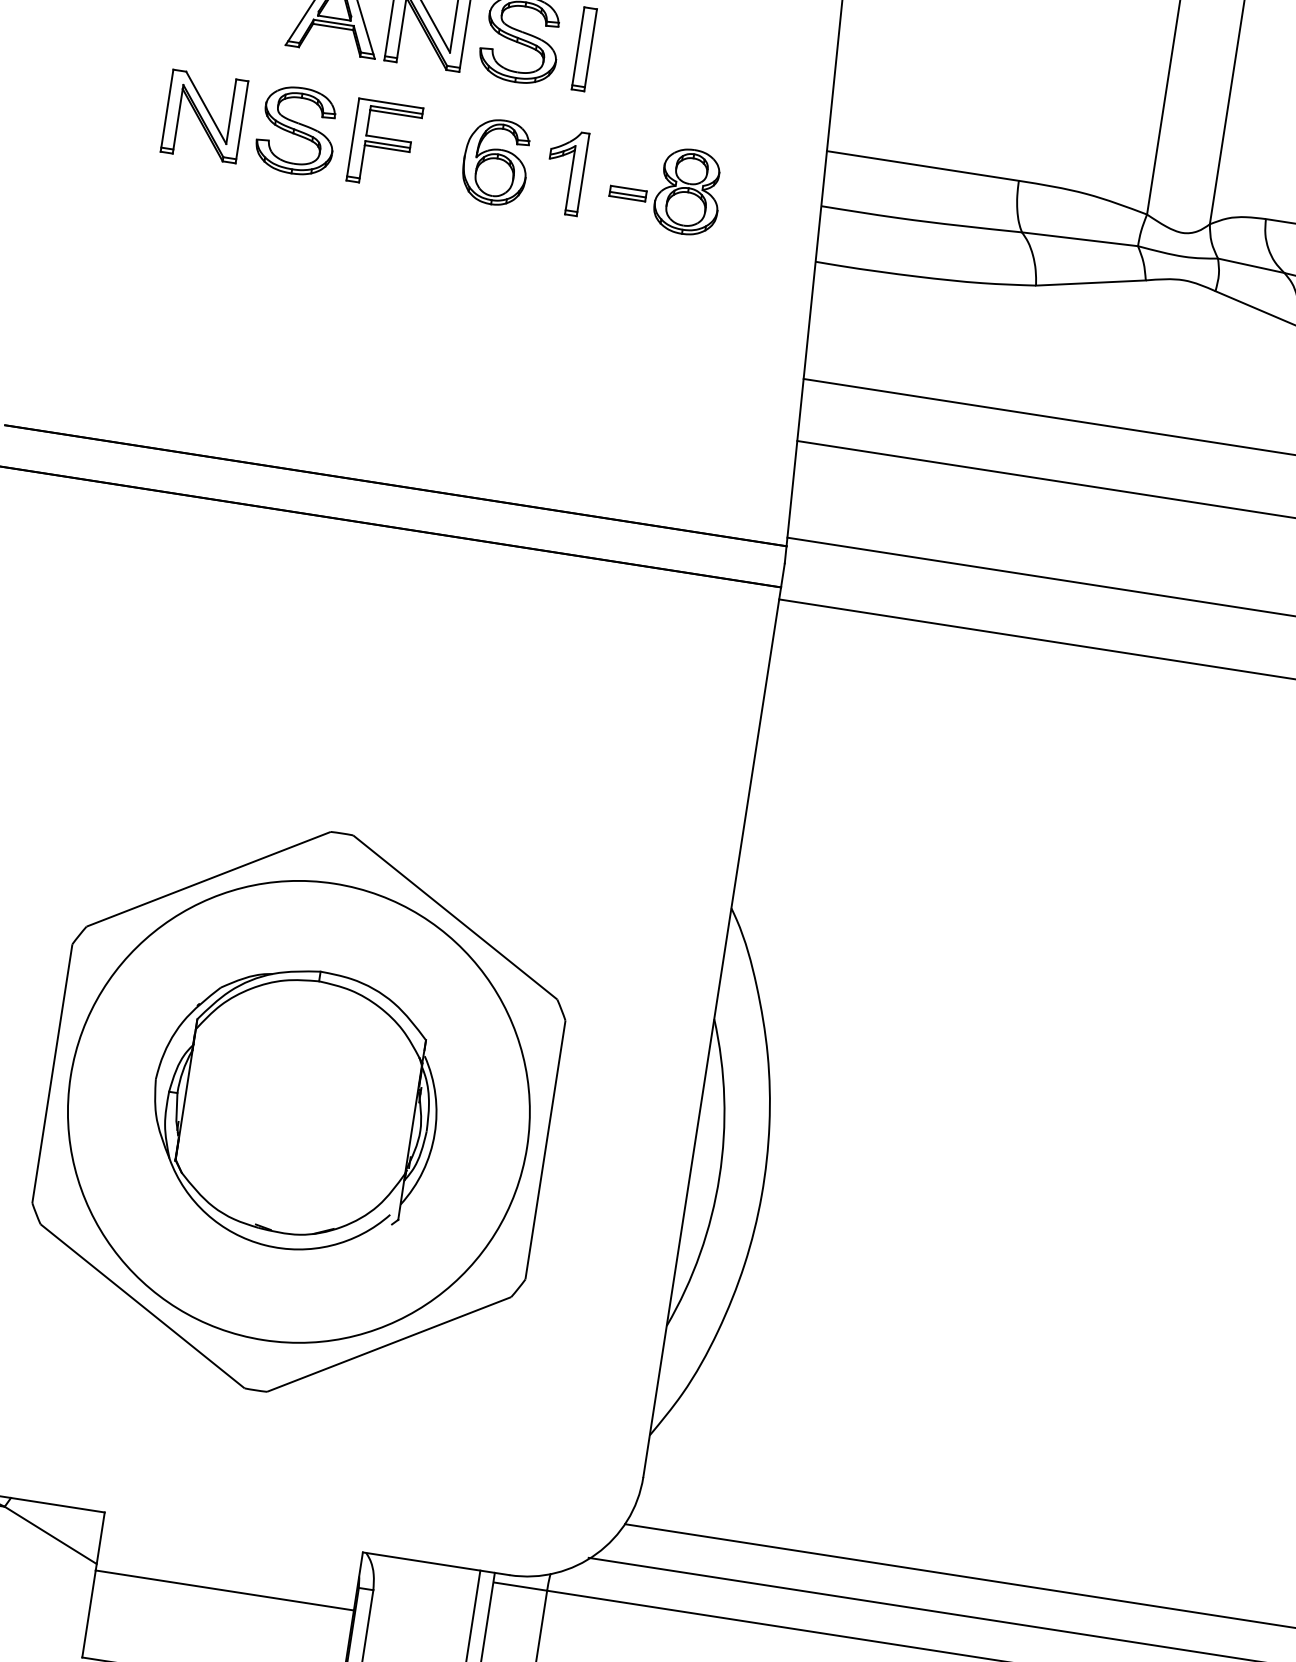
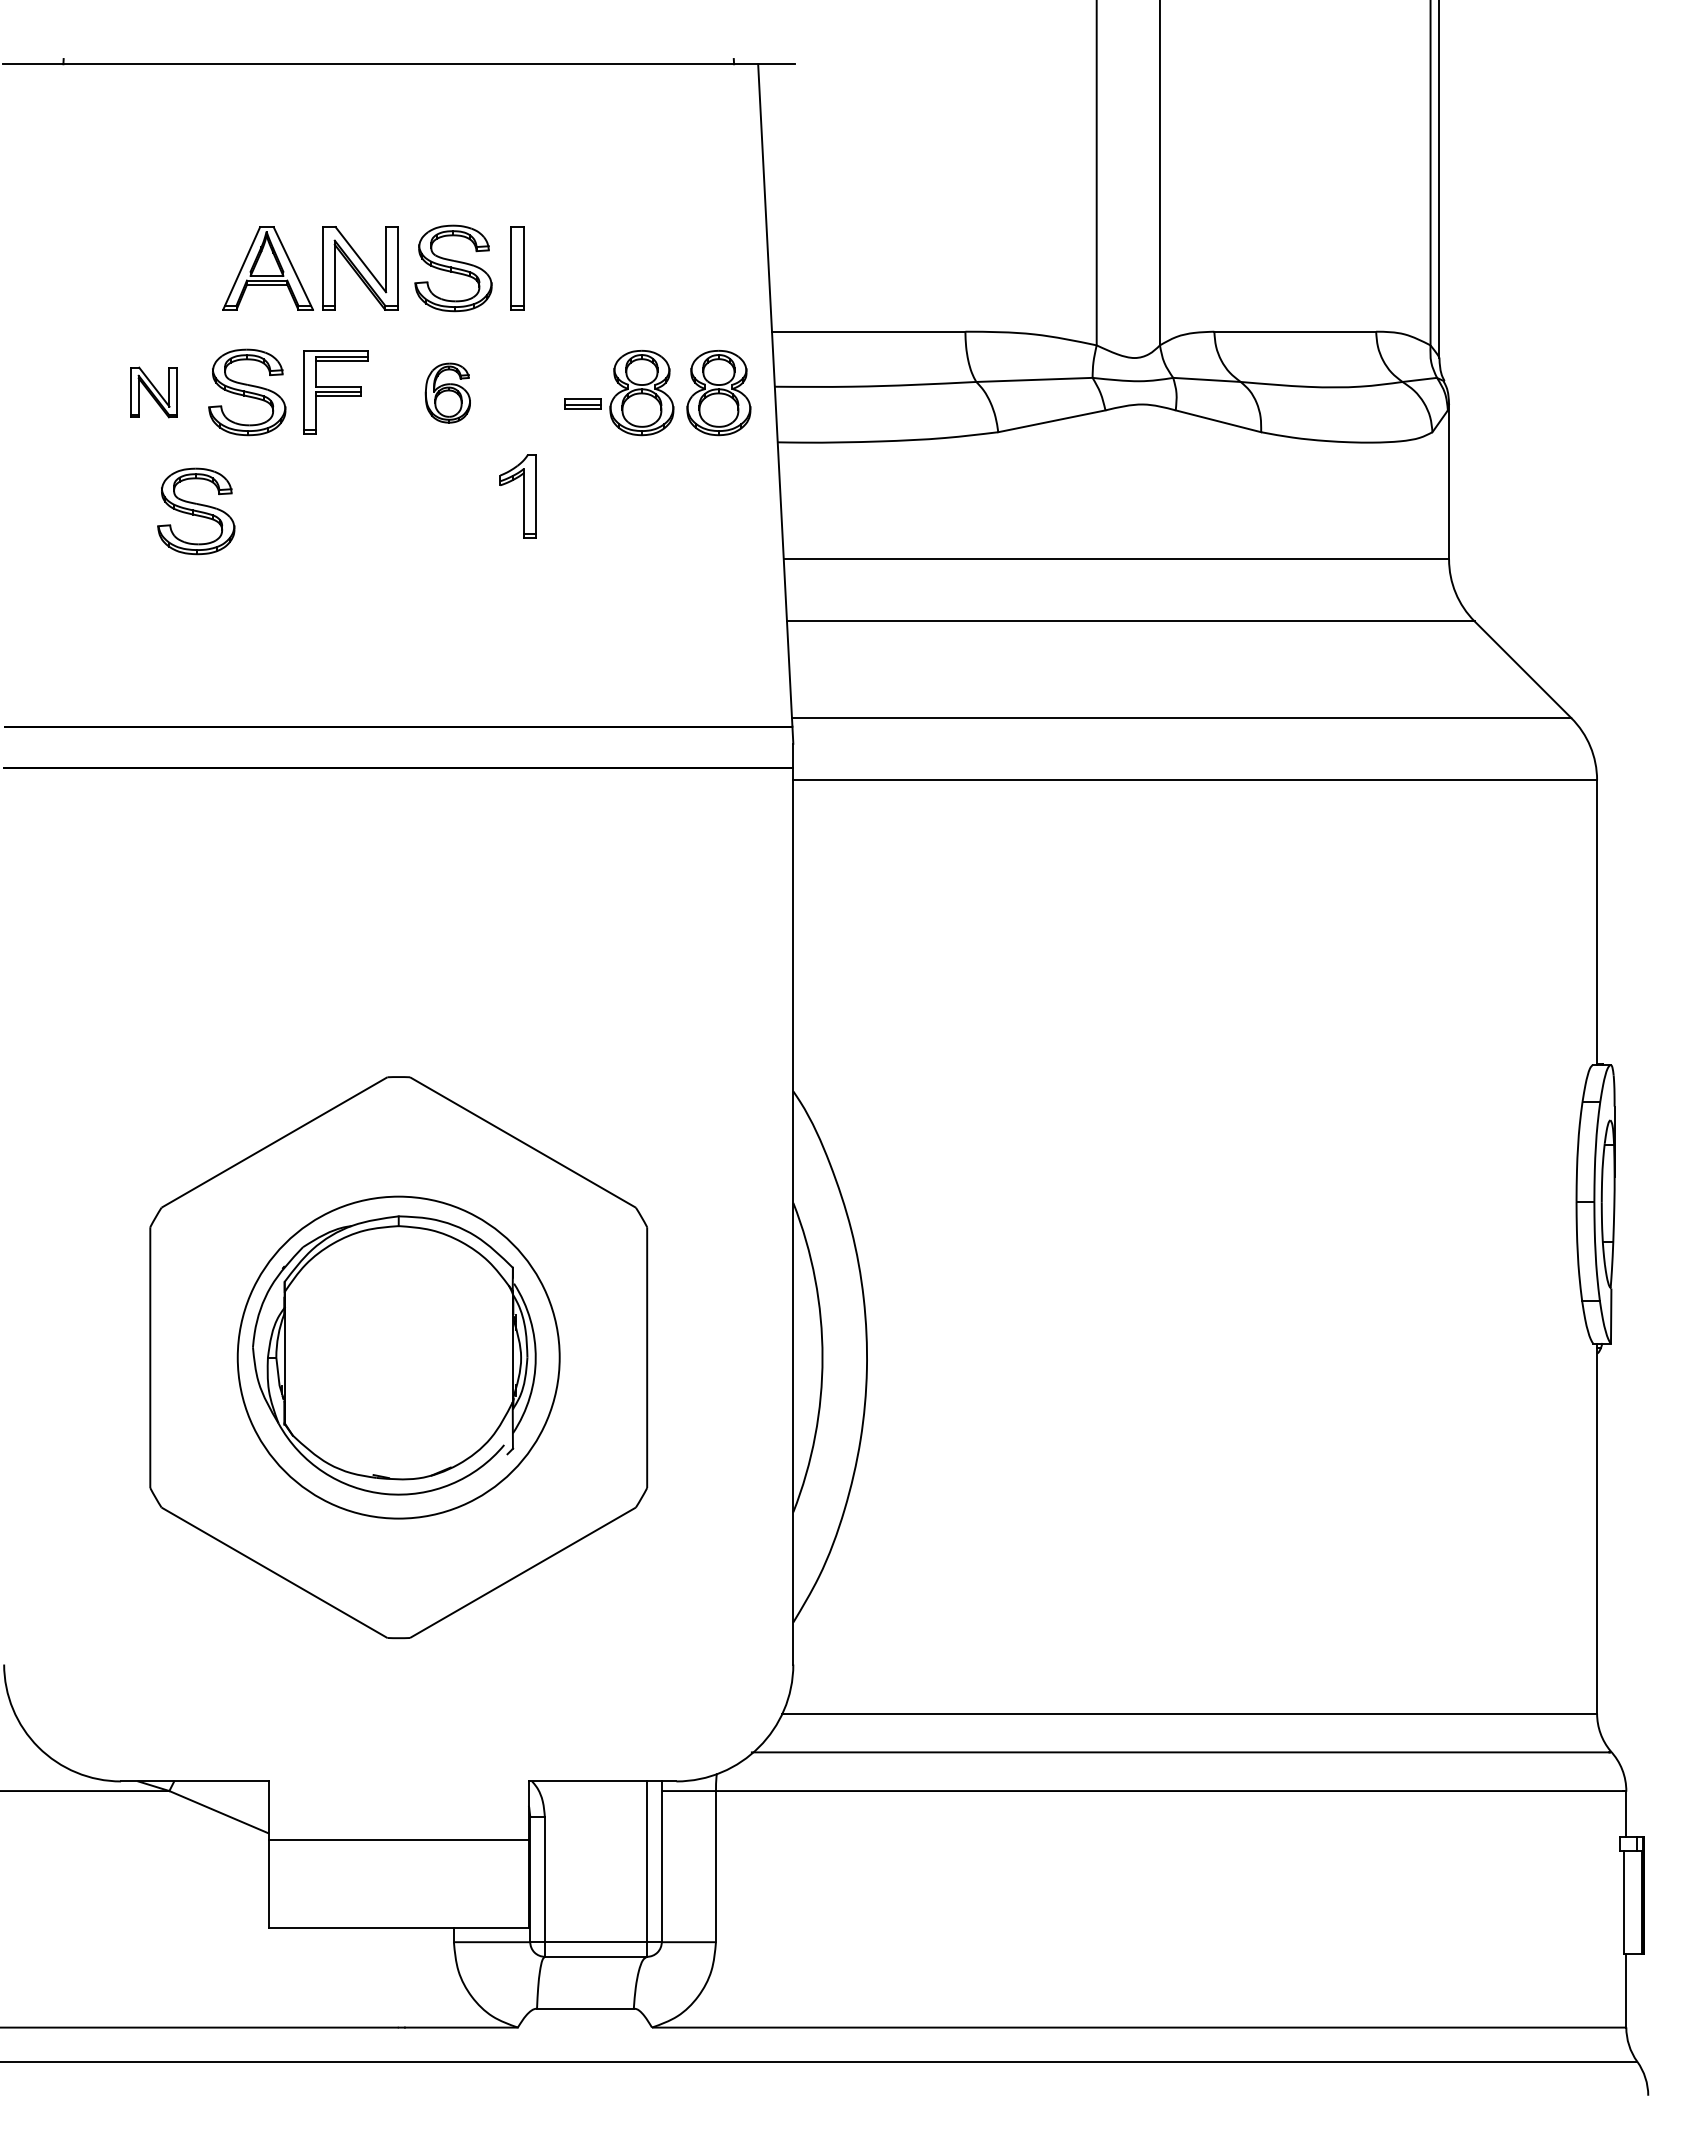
part: (203, 116) -> (153, 392), size x0.6
part: (495, 162) -> (447, 393), size x0.7
part: (565, 172) -> (517, 496), moved
part: (764, 204) -> (718, 393), added
part: (228, 241) -> (196, 511), added
circle: (298, 1111) -> (398, 1357), size x0.7

